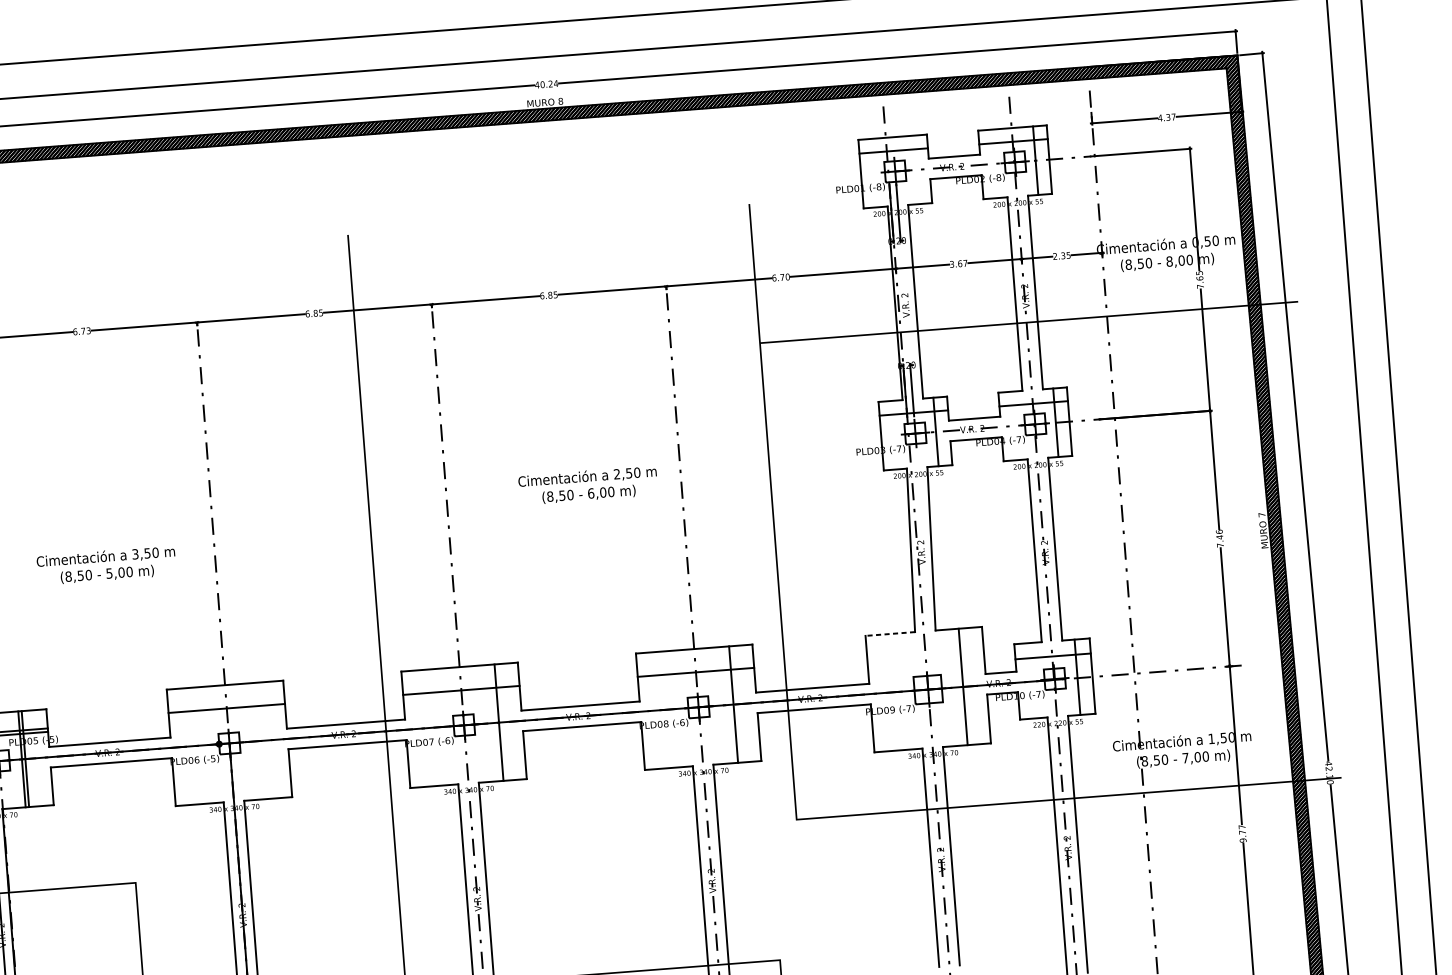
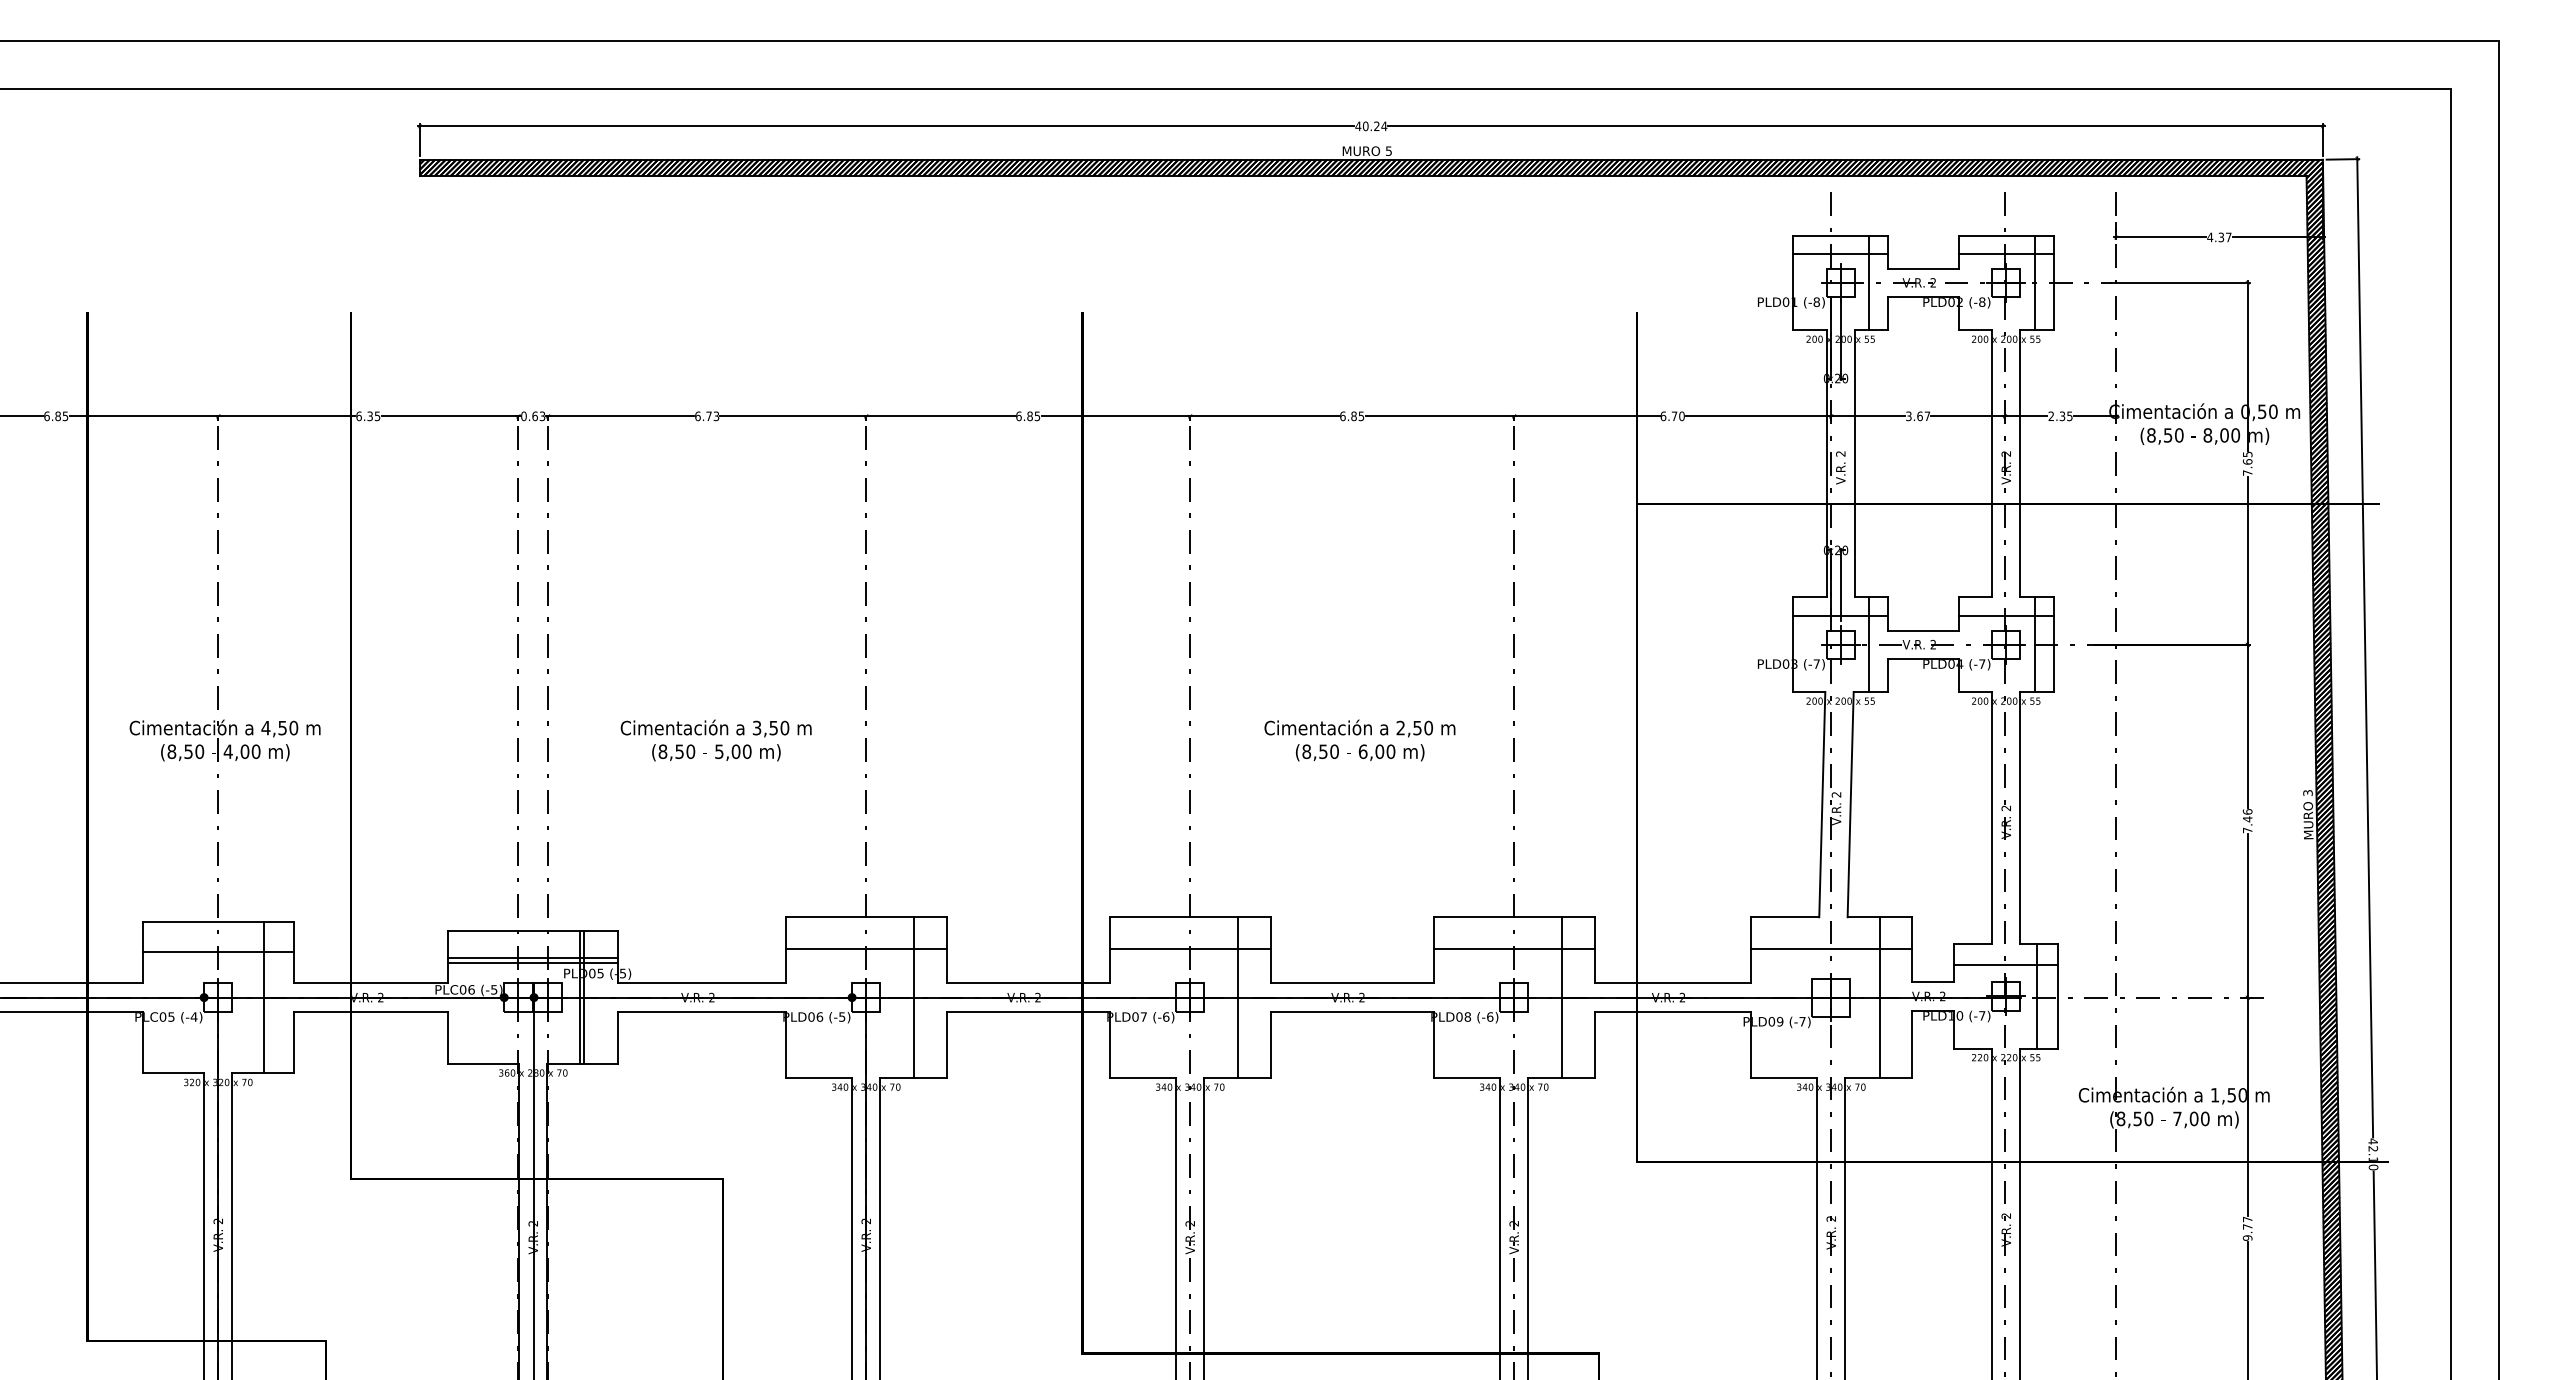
text: (560, 100) -> (1388, 150), 8 -> 5
line: (916, 169) -> (1869, 282), added
text: (587, 485) -> (1359, 740), moved
text: (1261, 515) -> (2307, 793), 7 -> 3
line: (889, 634) -> (1784, 917), dashed -> solid
line: (925, 654) -> (1830, 949), added
line: (264, 740) -> (914, 997), added

